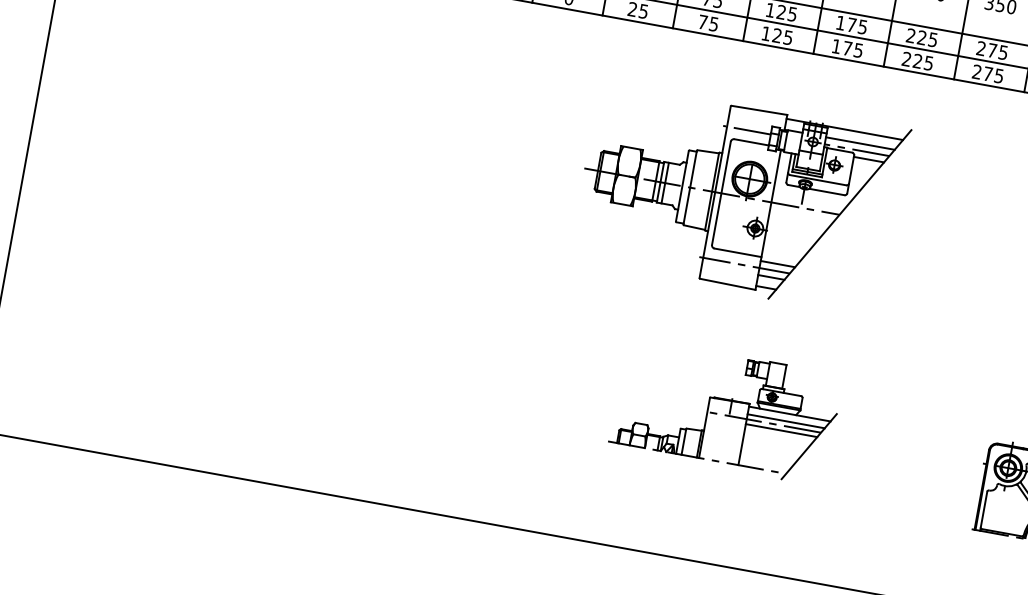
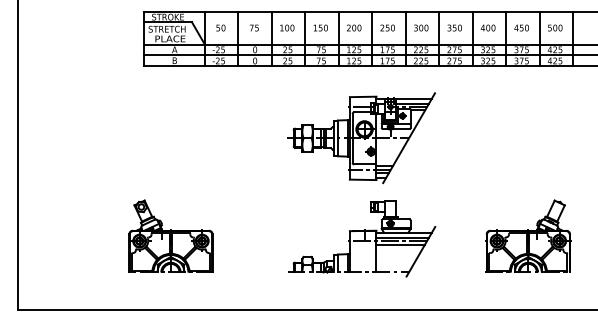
part: (739, 196) -> (361, 138), moved
part: (325, 331) -> (170, 235), added
part: (727, 411) -> (362, 238), size x1.43

